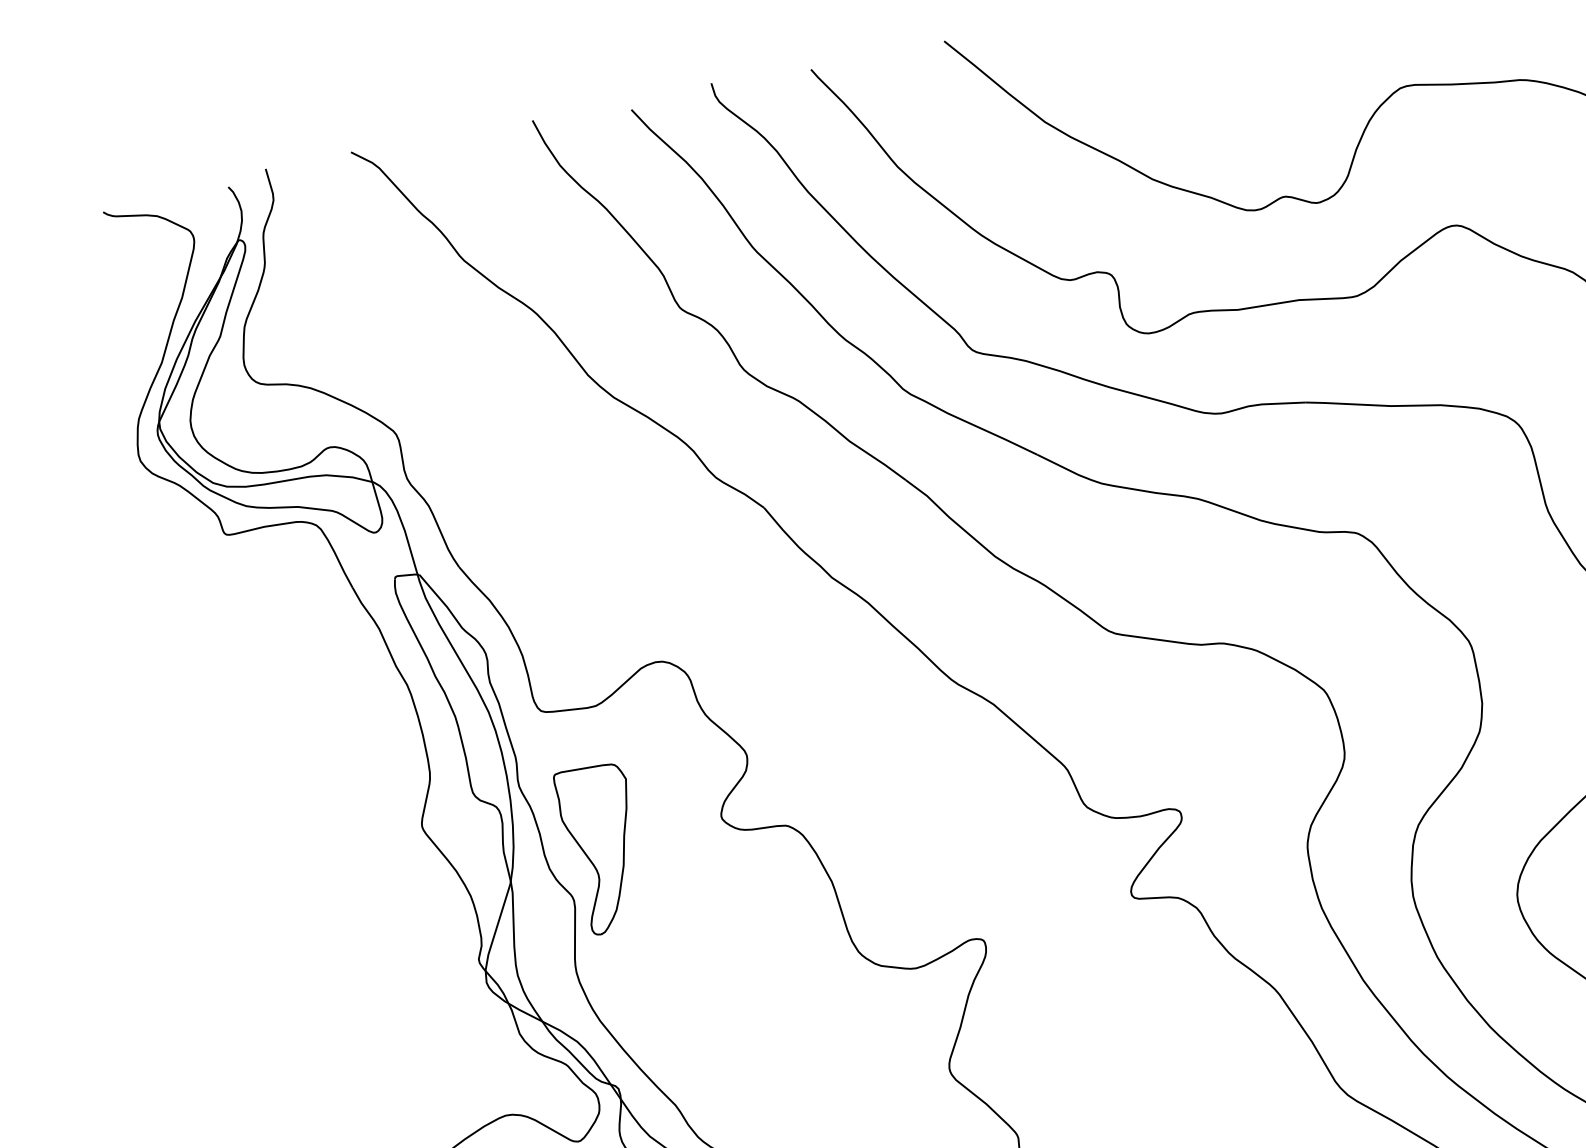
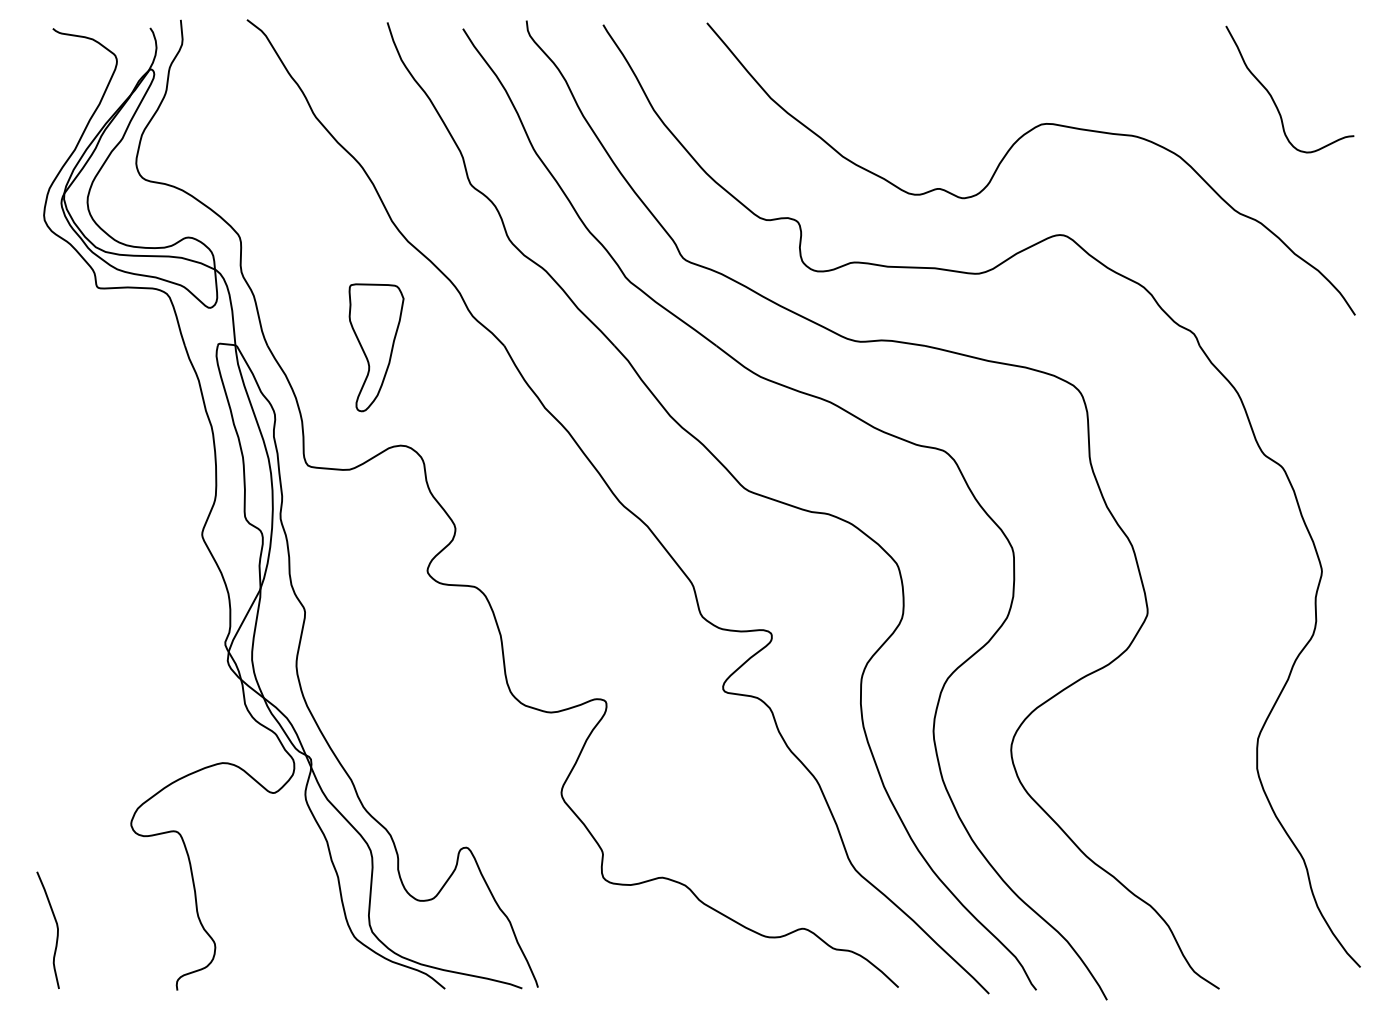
part: (603, 848) -> (376, 347), moved

